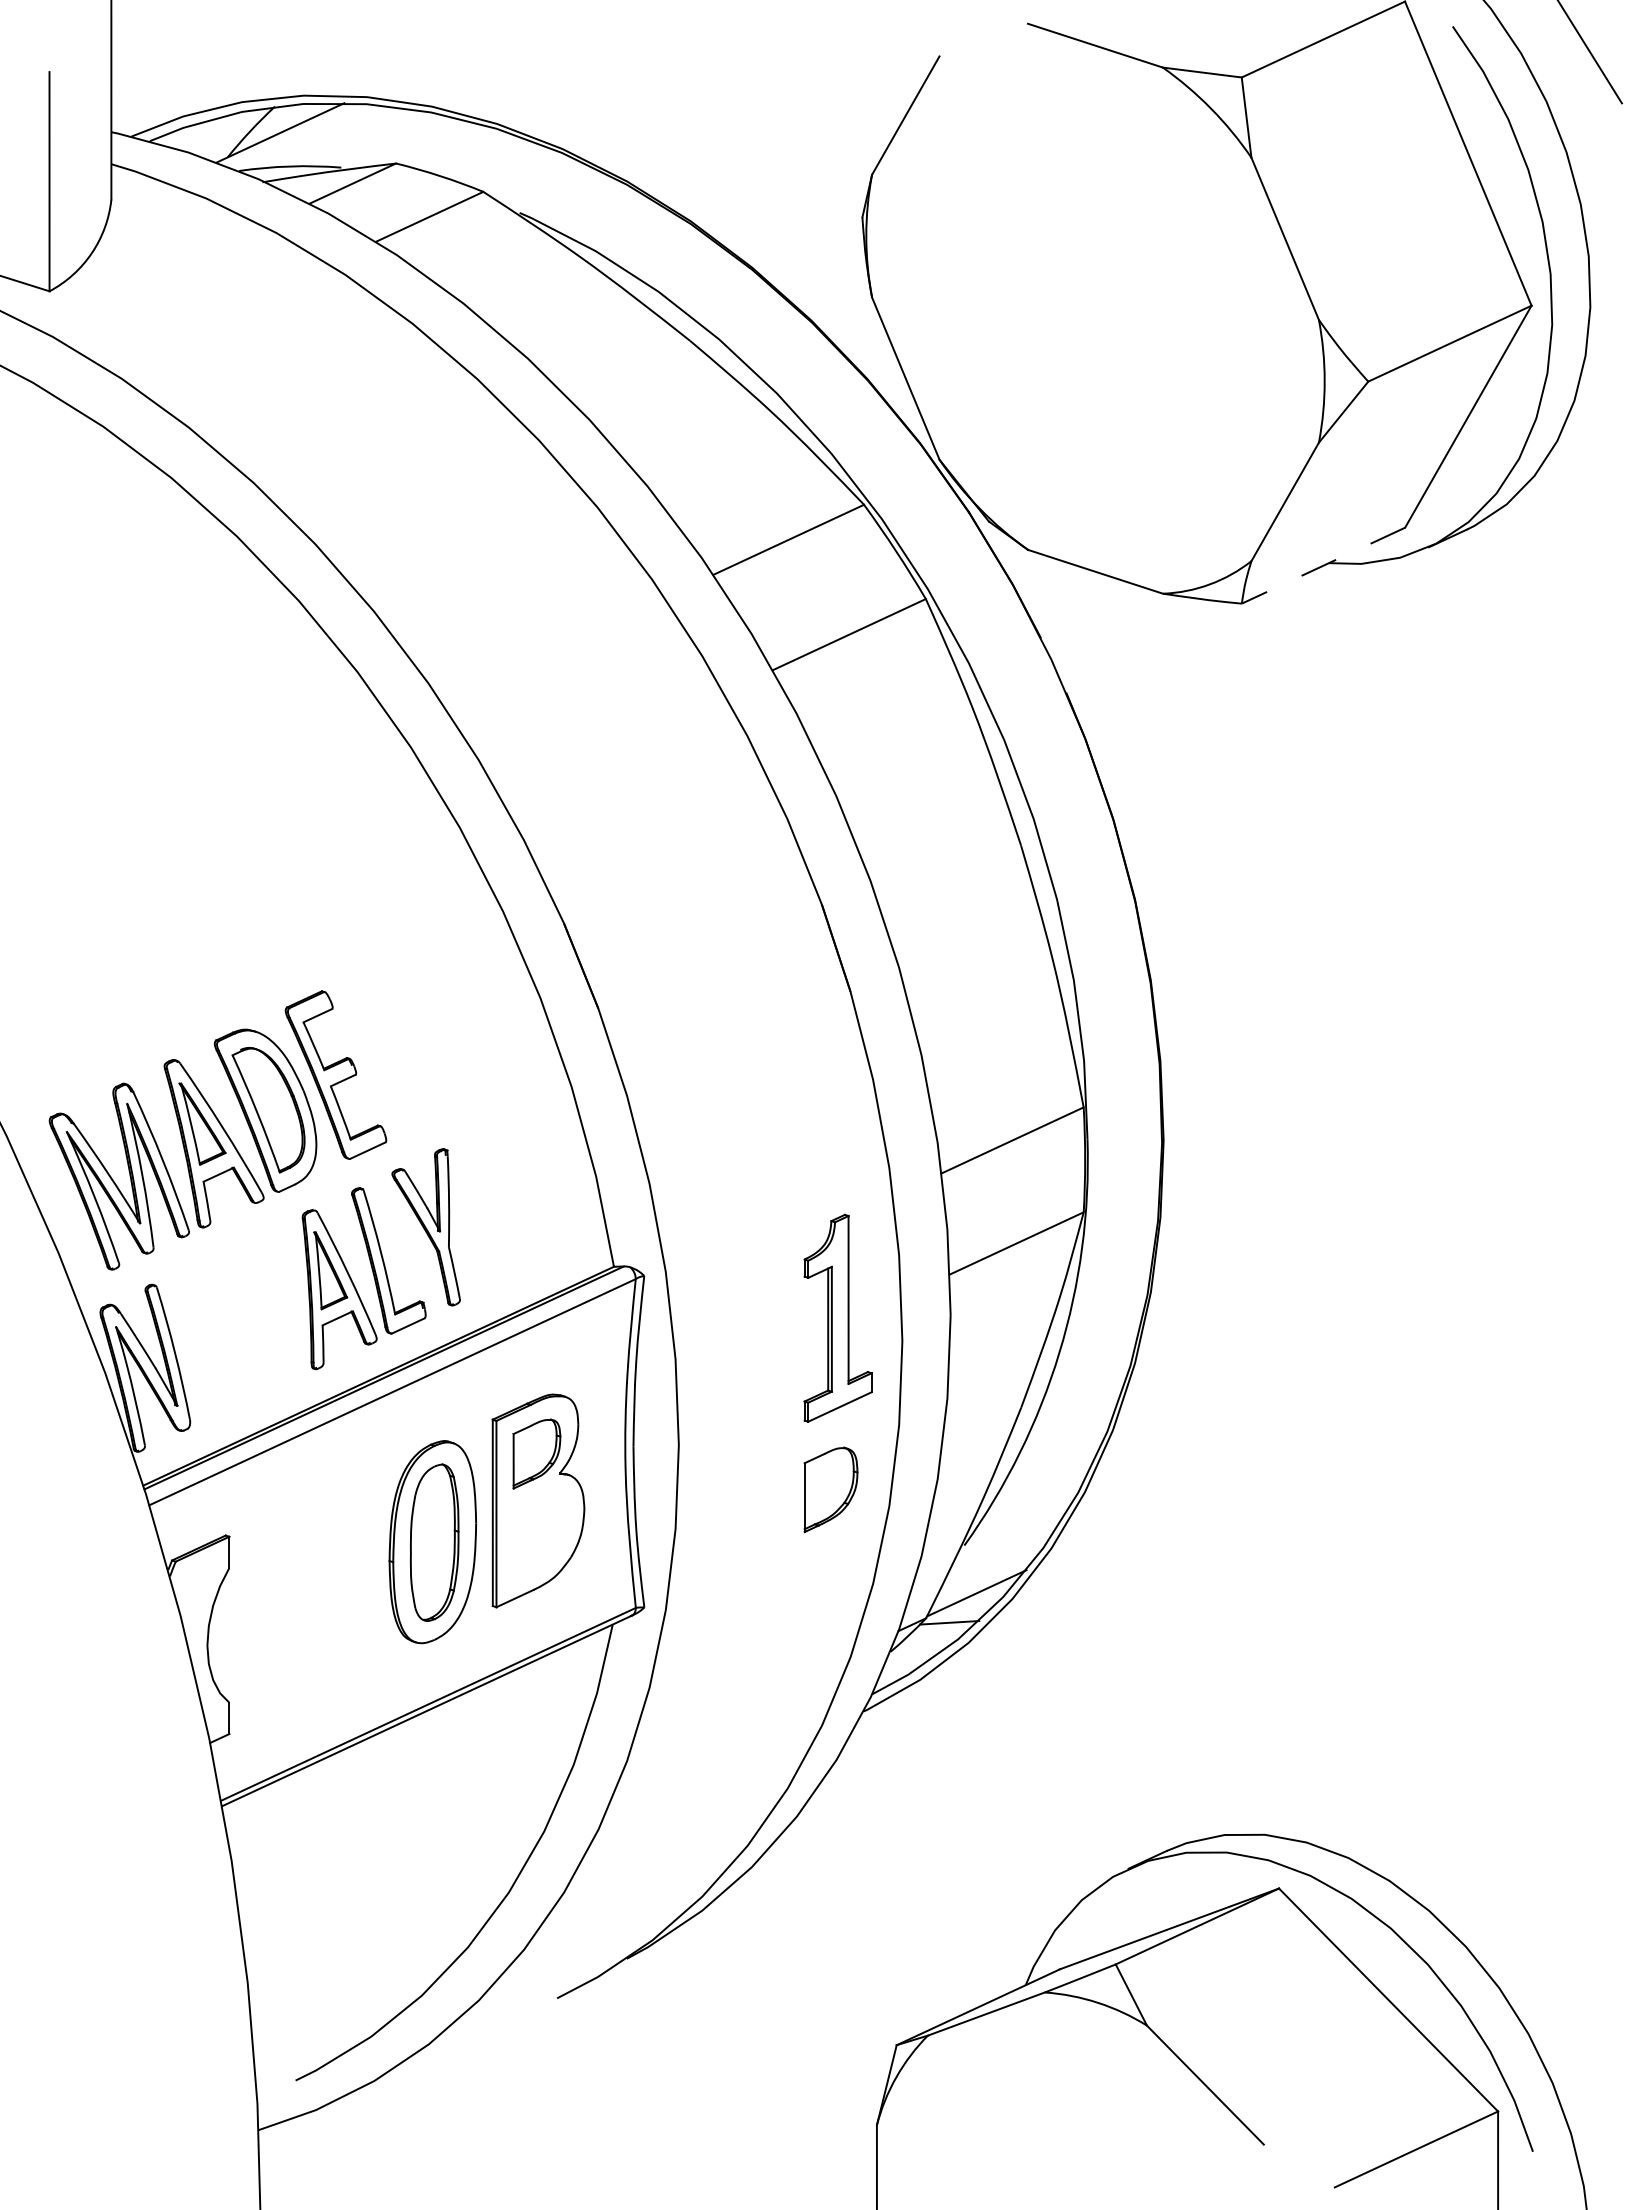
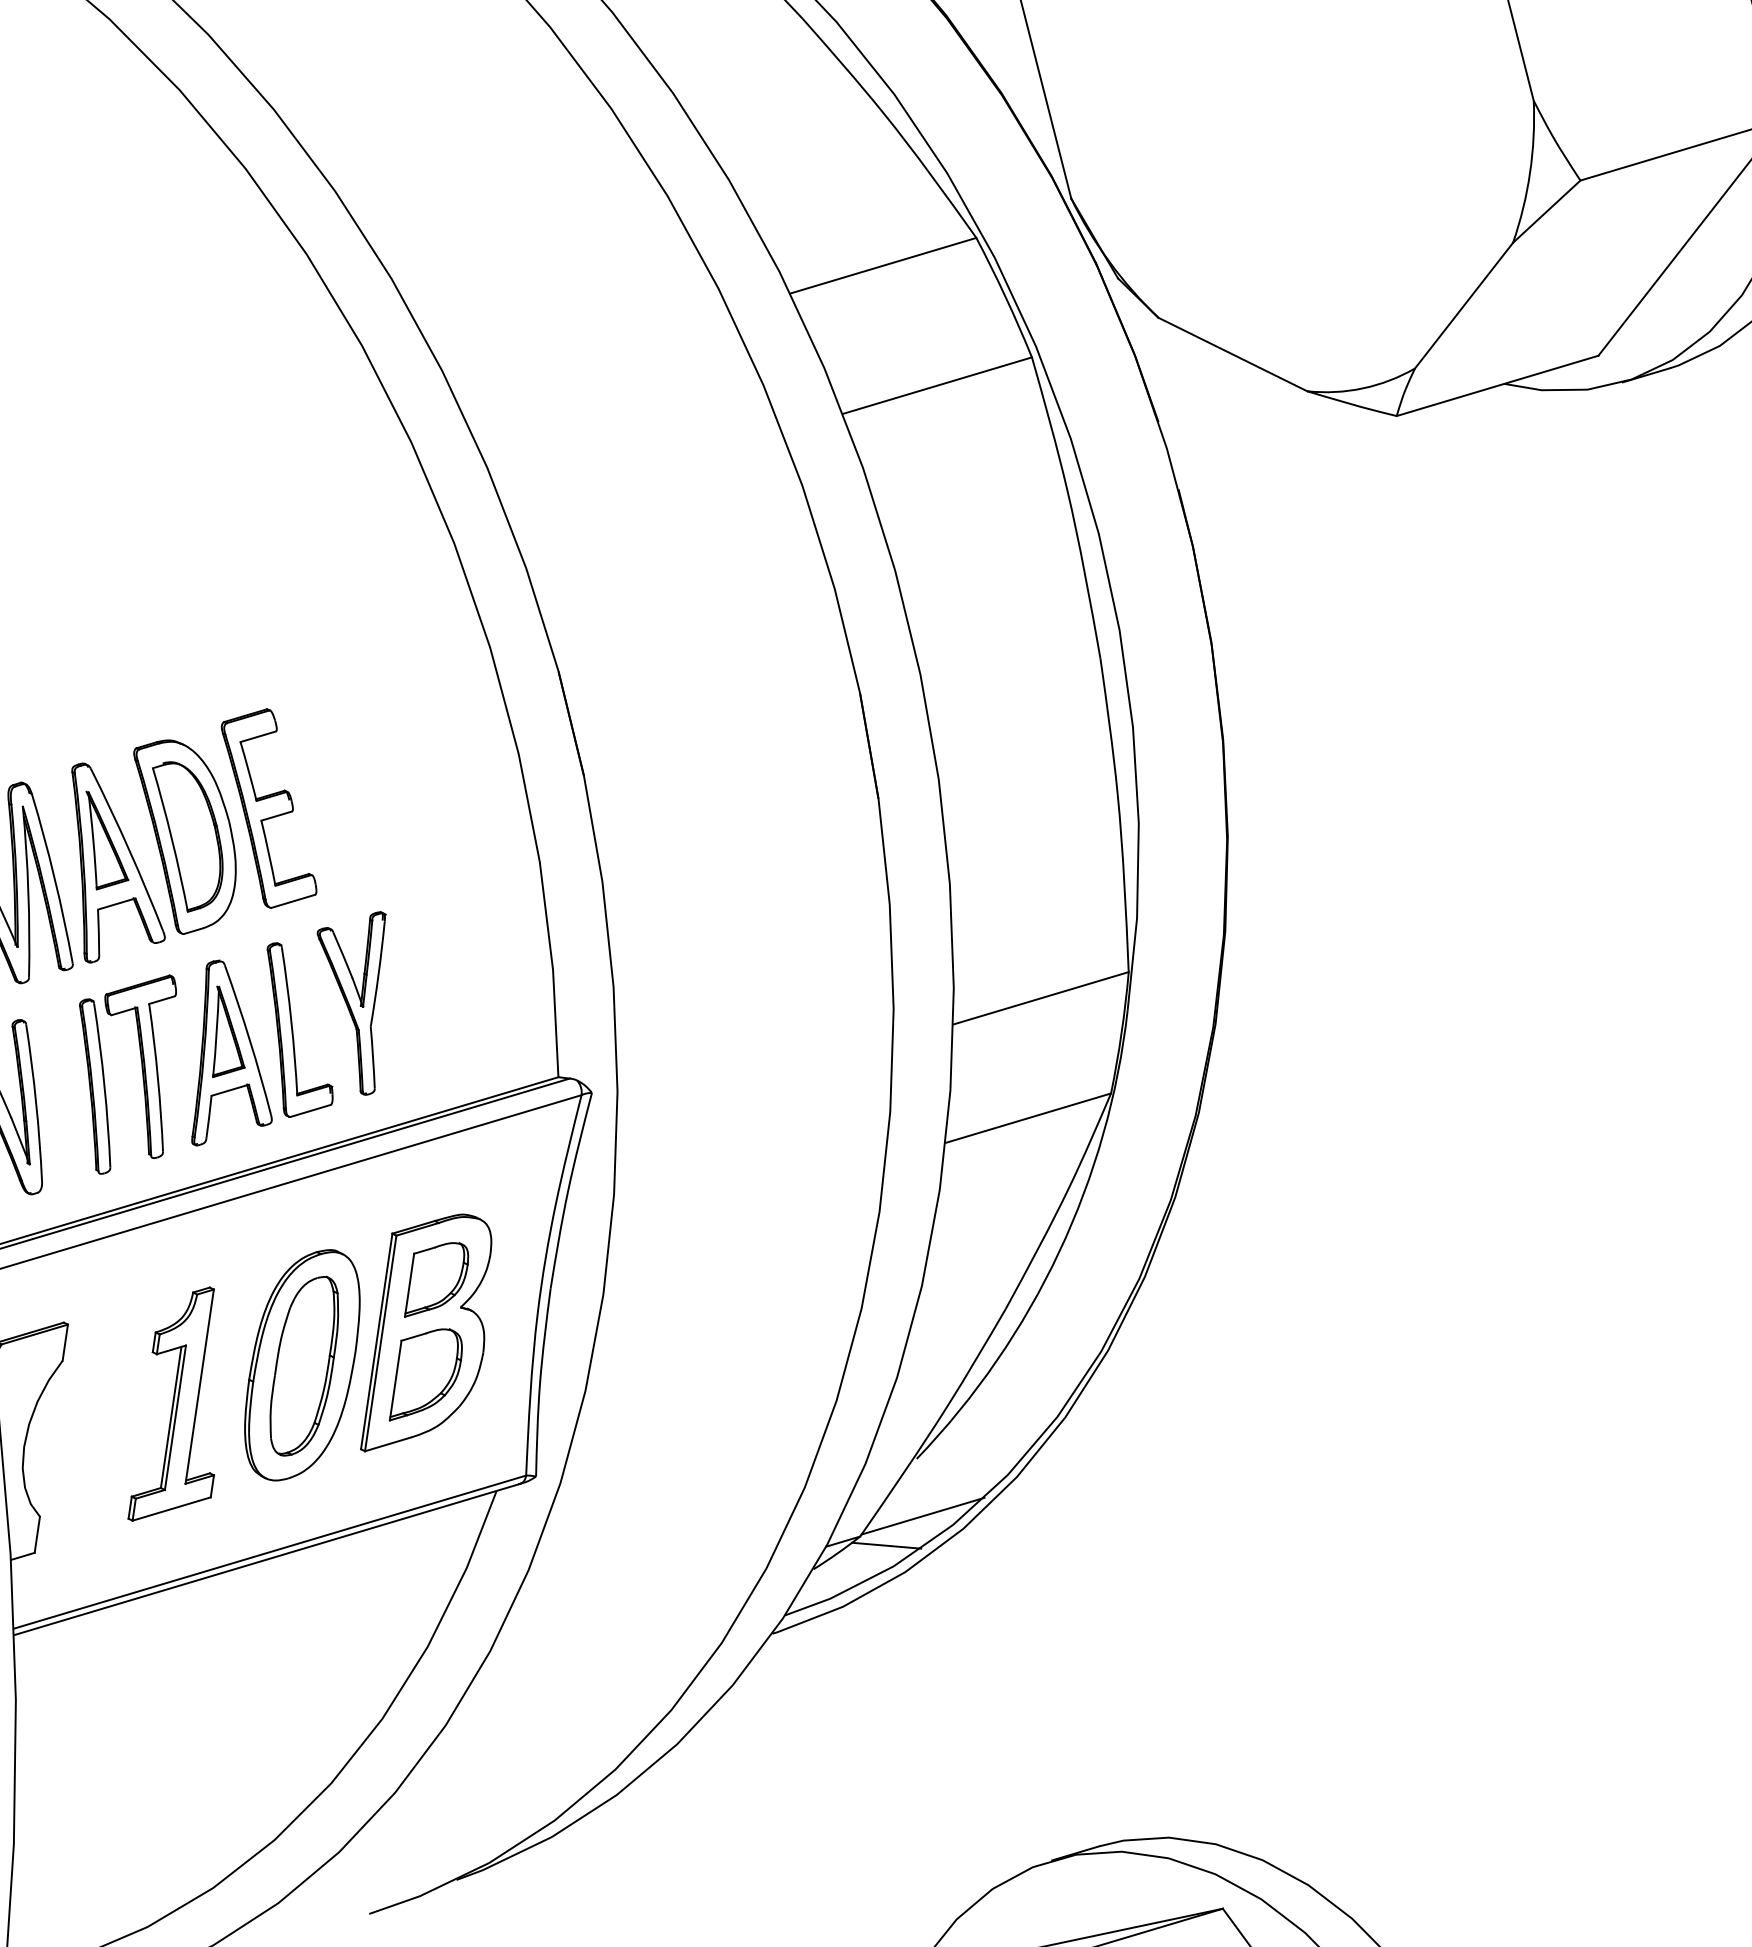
line: (1323, 565) -> (1497, 385), dashed -> solid
part: (837, 1317) -> (183, 1405), moved
part: (229, 1320) -> (104, 1074), added
part: (830, 1489) -> (426, 1375), moved

